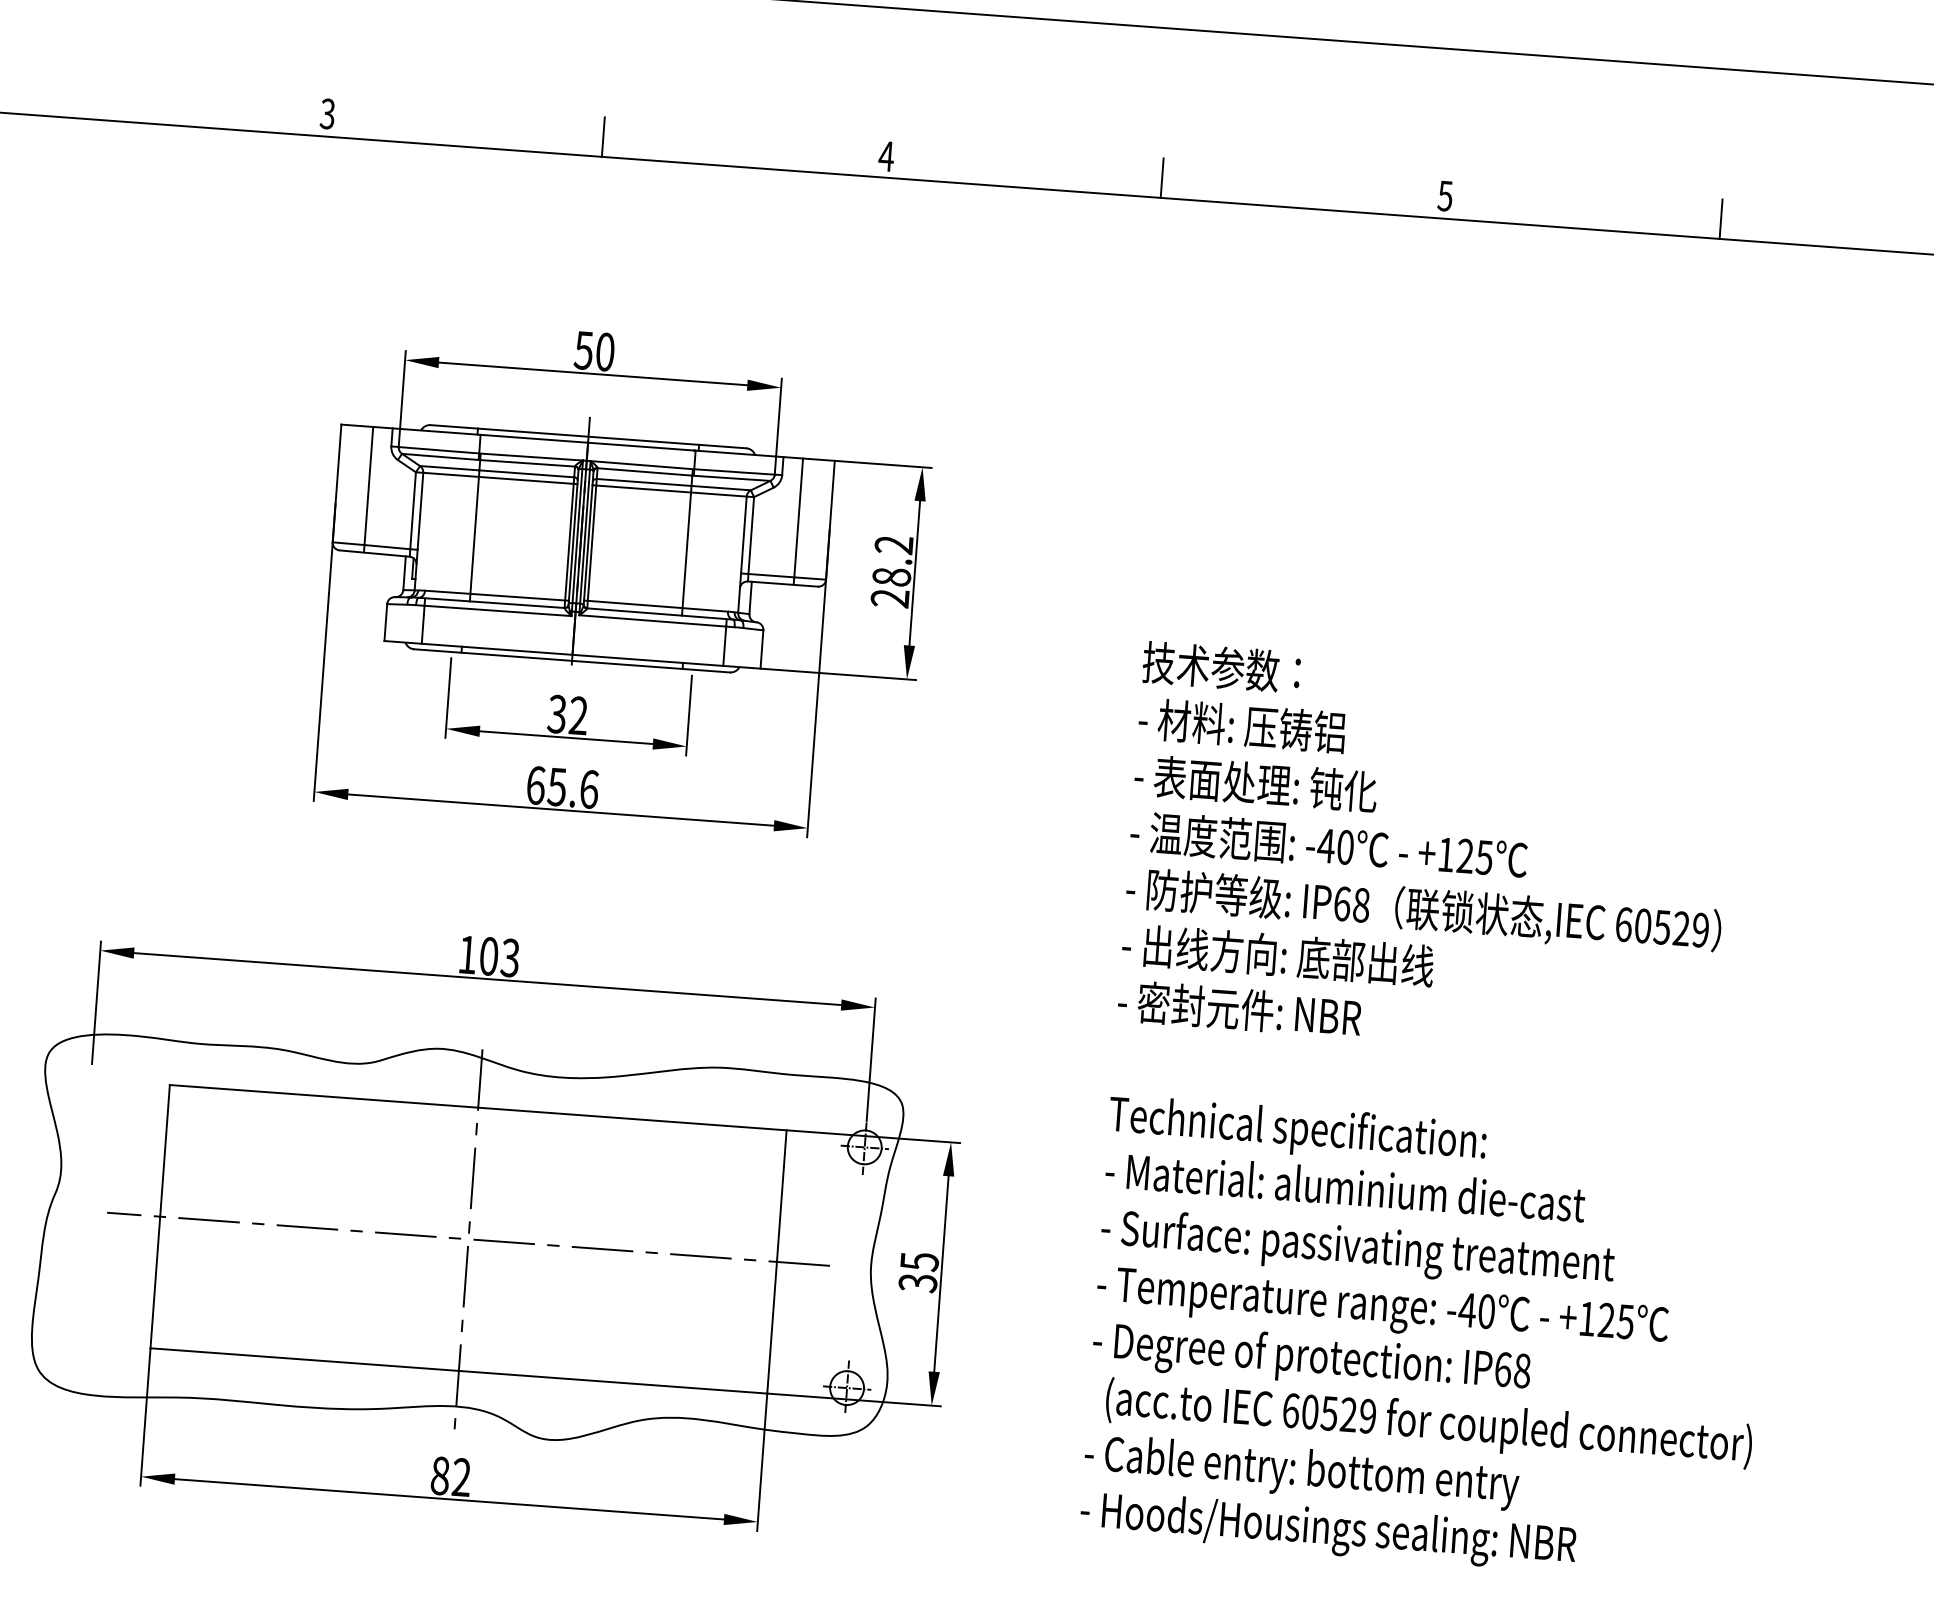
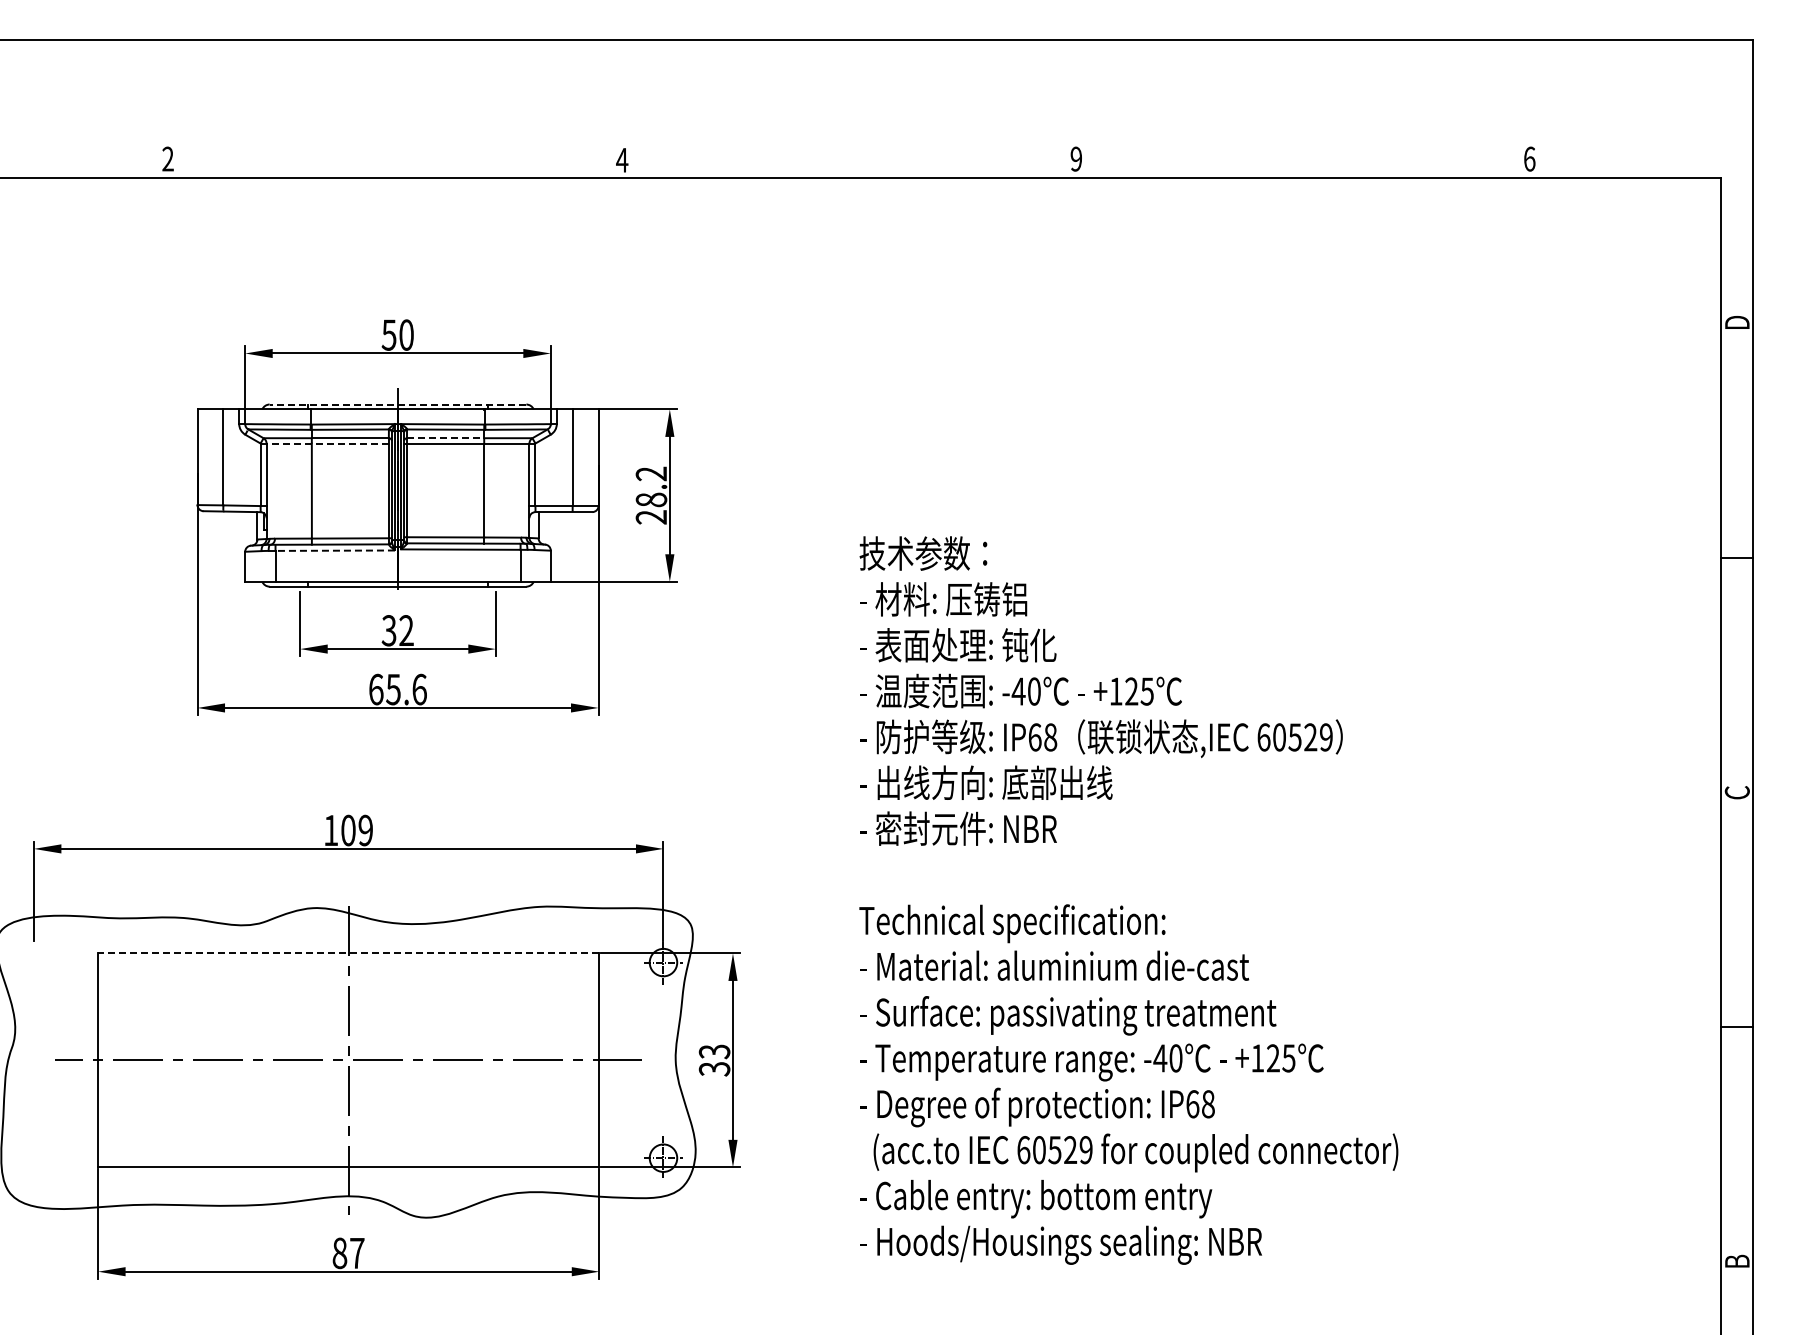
text: (327, 114) -> (167, 159), 3 -> 2
line: (603, 137) -> (392, 161), removed
line: (1162, 178) -> (846, 161), removed
text: (1444, 195) -> (1075, 158), 5 -> 9
line: (1720, 219) -> (1300, 161), removed
line: (587, 436) -> (397, 404), solid -> dashed
line: (496, 478) -> (326, 443), solid -> dashed
line: (643, 482) -> (445, 438), solid -> dashed
line: (498, 610) -> (335, 550), solid -> dashed
text: (510, 957) -> (365, 830), 103 -> 109
line: (477, 1107) -> (348, 953), solid -> dashed
text: (918, 1261) -> (713, 1051), 35 -> 33
text: (462, 1476) -> (357, 1252), 82 -> 87

